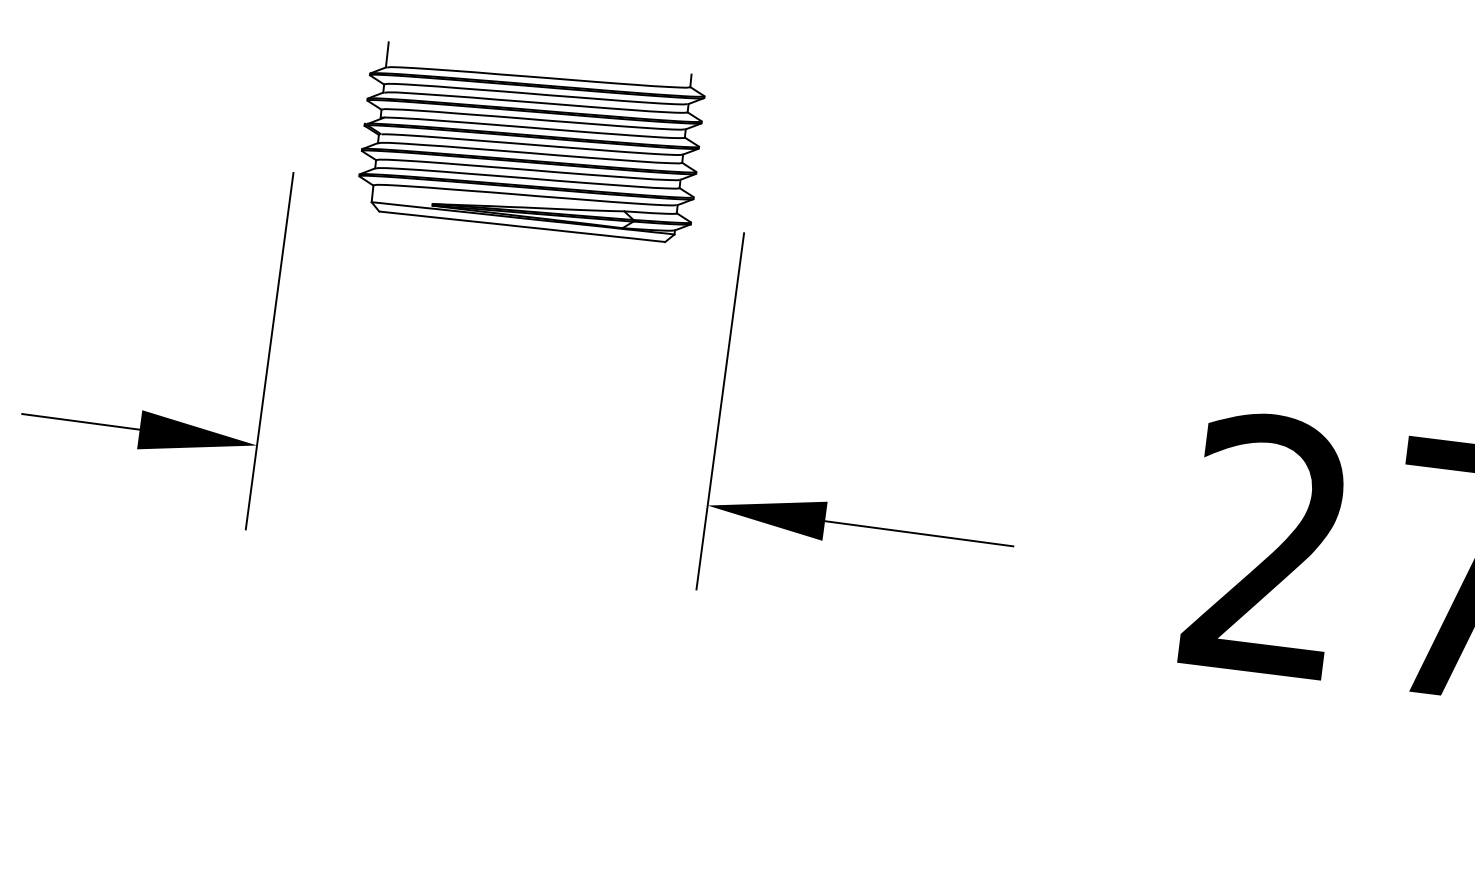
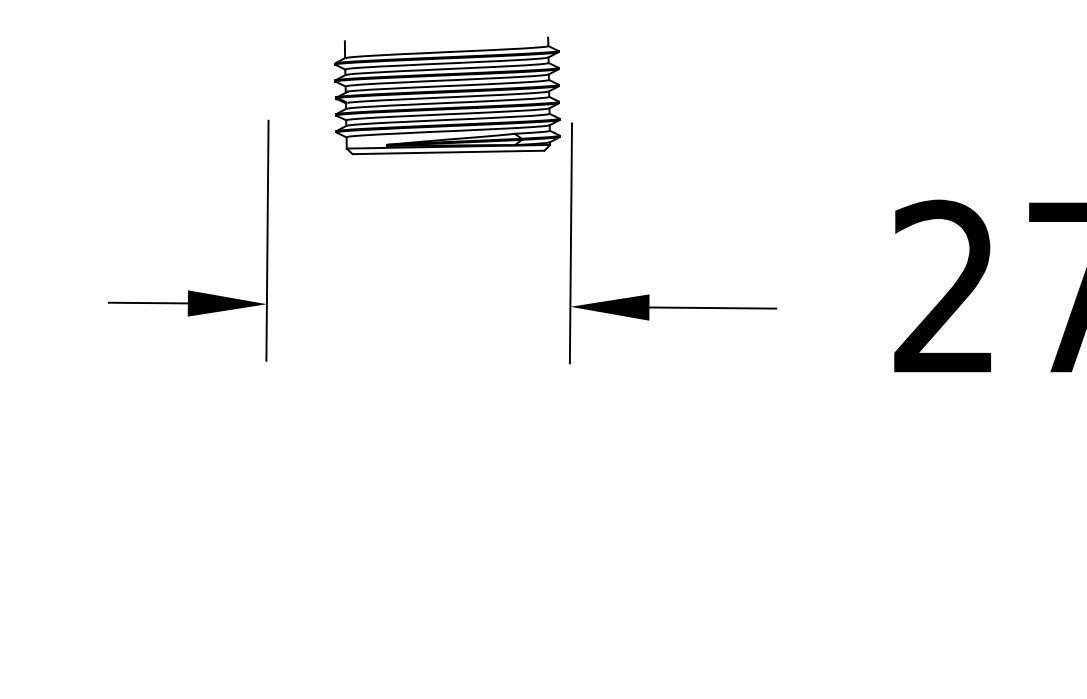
part: (531, 141) -> (447, 95), moved

